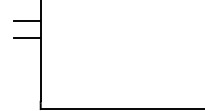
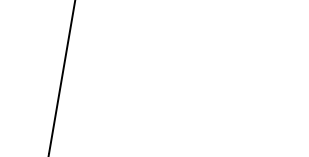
line: (26, 21) -> (48, 18), removed
line: (26, 37) -> (43, 45), removed

